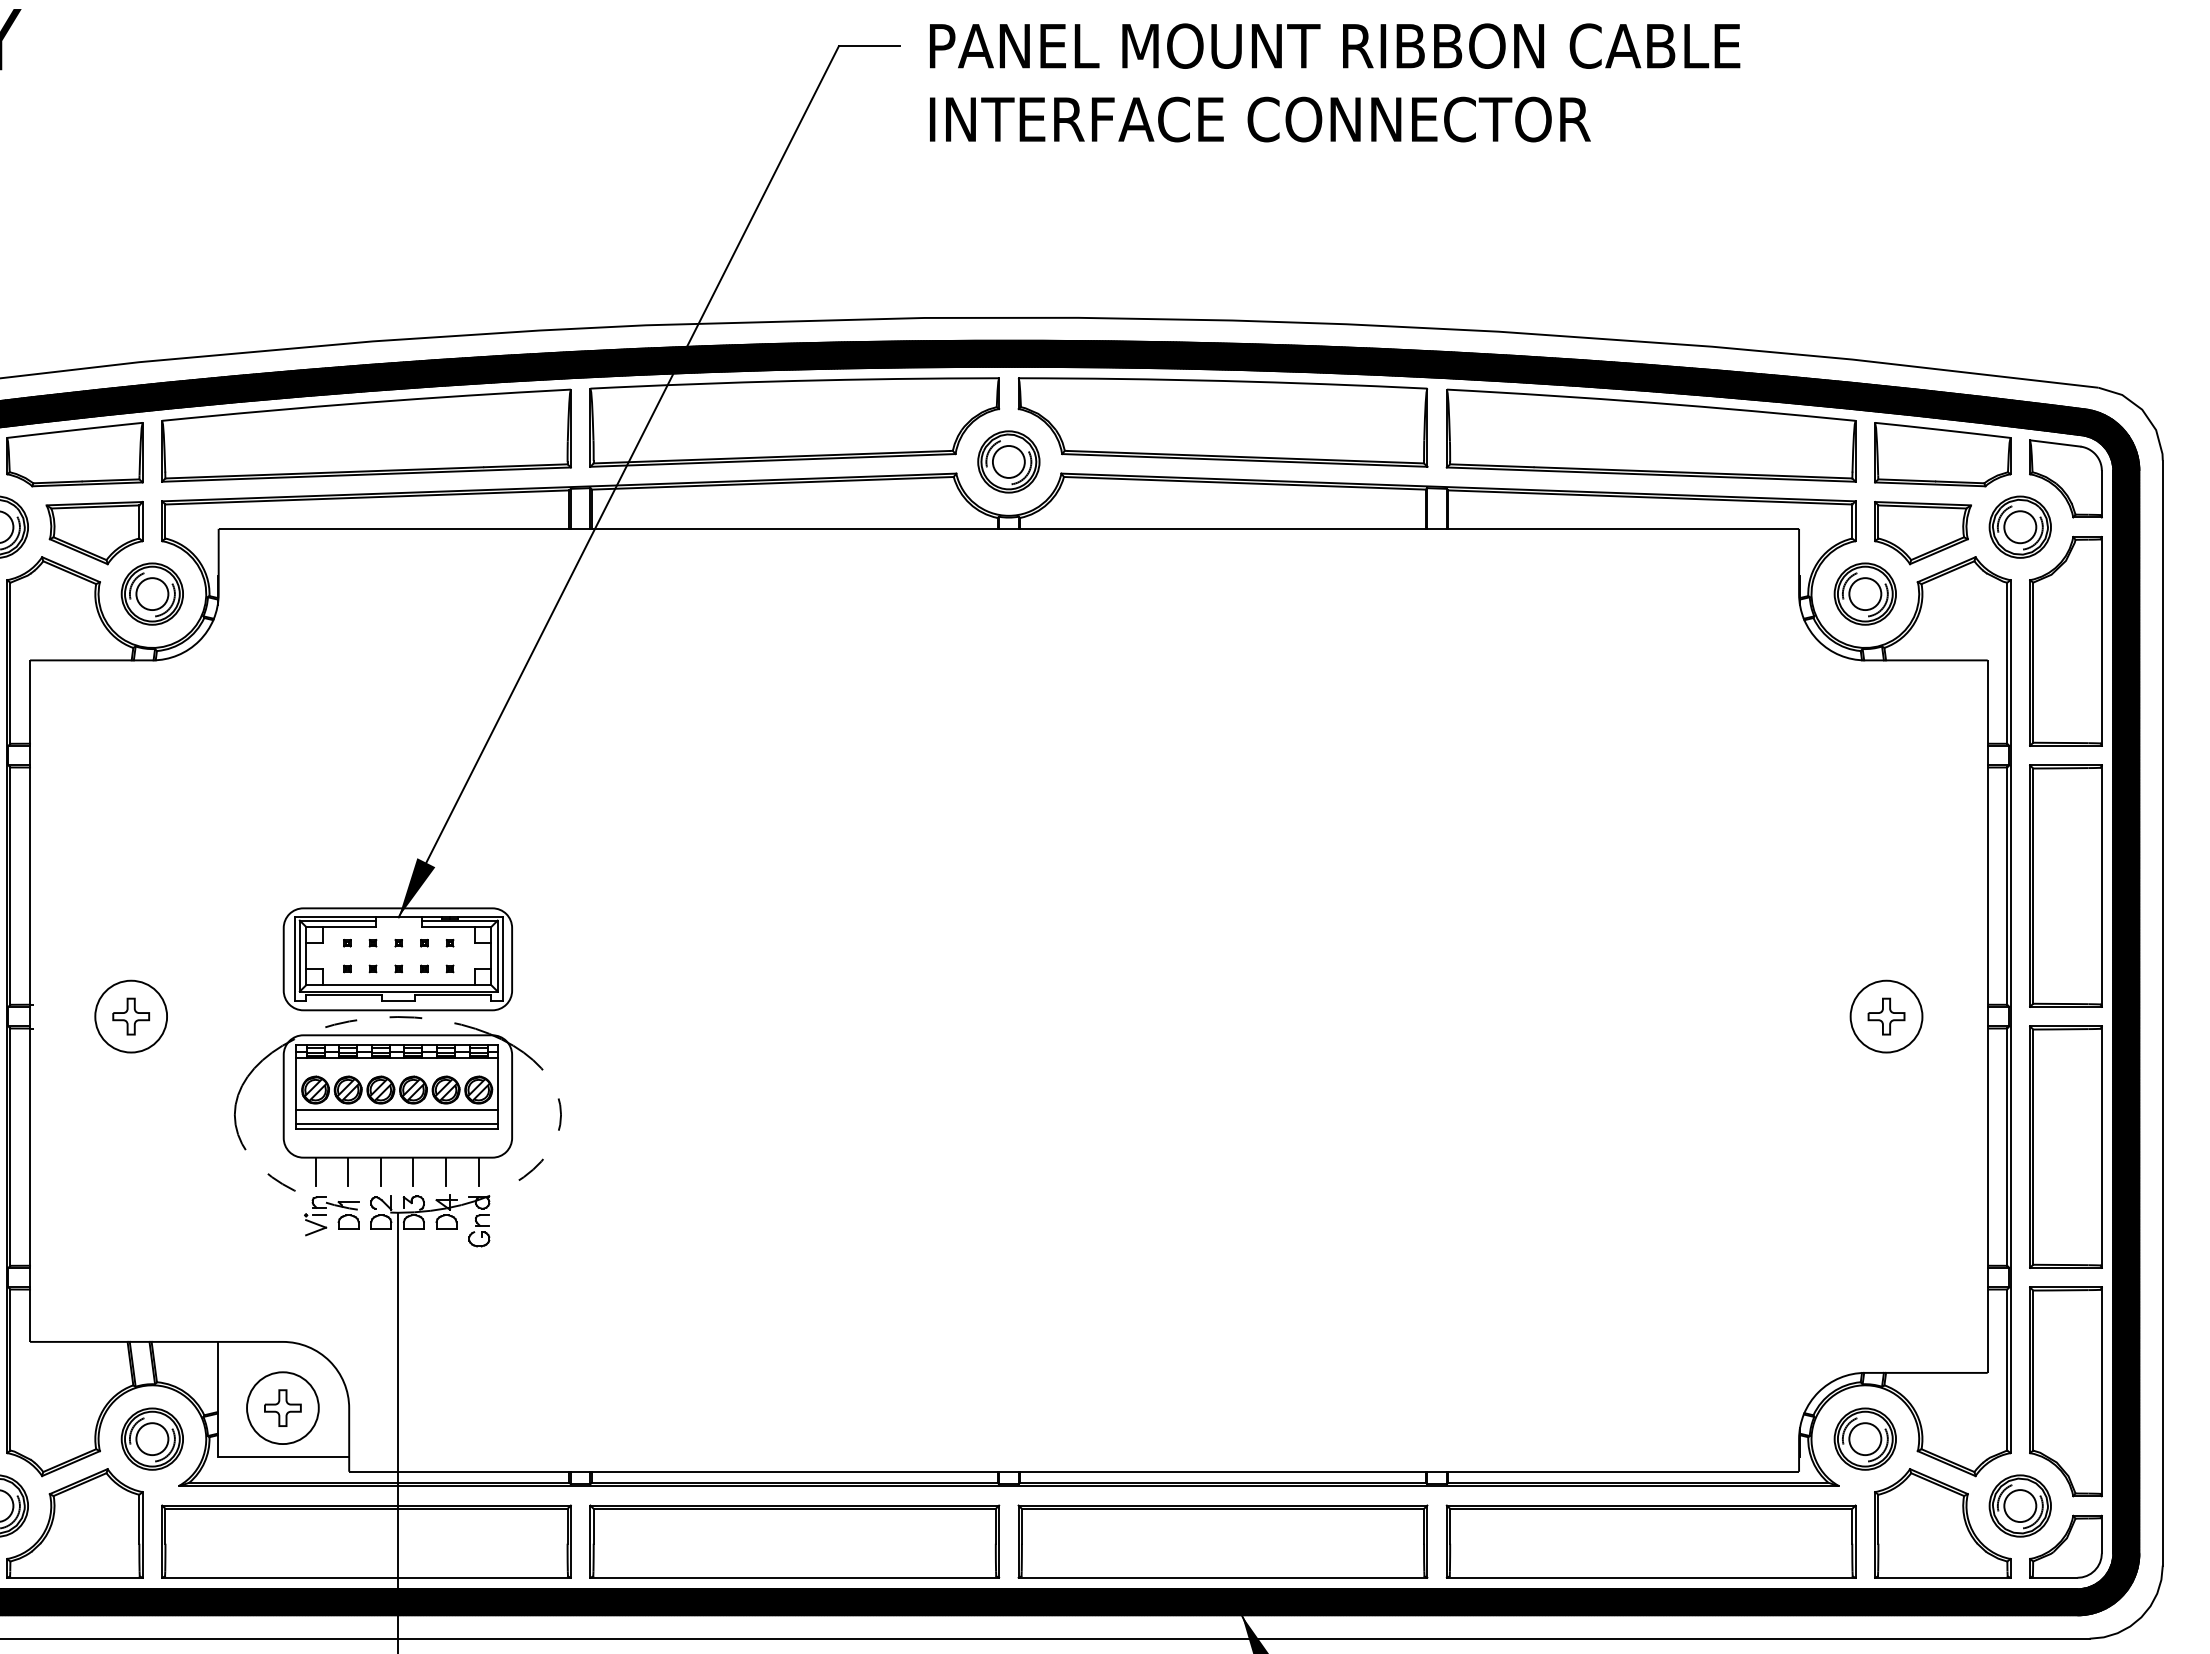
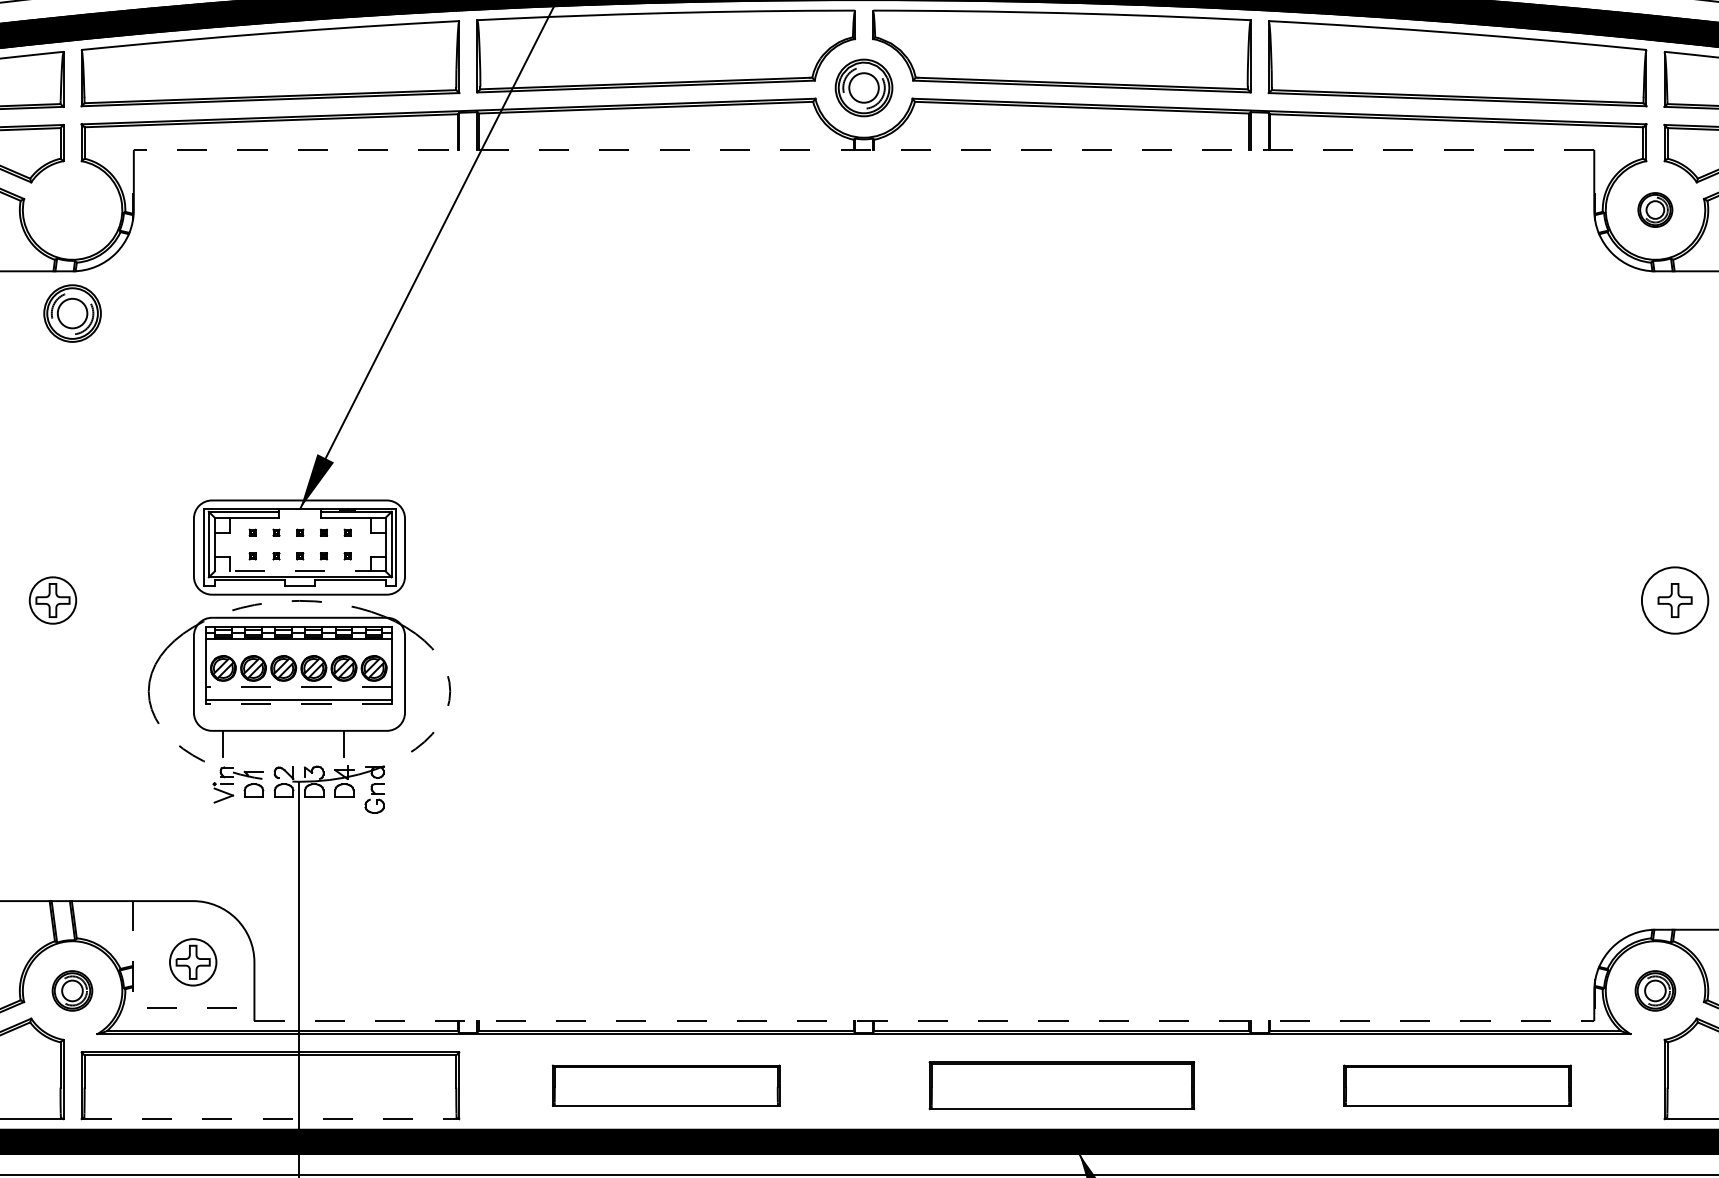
line: (1008, 528) -> (863, 149), solid -> dashed
part: (151, 593) -> (71, 313), moved
part: (1864, 593) -> (1654, 209), size x0.6
line: (398, 985) -> (300, 571), solid -> dashed
circle: (131, 1016) -> (53, 600), size x0.7
line: (397, 1109) -> (299, 686), solid -> dashed
line: (397, 1128) -> (299, 703), solid -> dashed
line: (348, 1171) -> (253, 743), removed
line: (380, 1171) -> (283, 743), removed
line: (413, 1171) -> (313, 743), removed
line: (478, 1171) -> (373, 743), removed
circle: (282, 1408) -> (192, 962), size x0.7
part: (151, 1438) -> (71, 990), size x0.7
part: (1864, 1438) -> (1654, 990), size x0.7
line: (225, 1457) -> (140, 1007), solid -> dashed
line: (1074, 1471) -> (924, 1020), solid -> dashed
part: (794, 1541) -> (665, 1085), size x0.6
part: (1222, 1541) -> (1061, 1085), size x0.7
part: (1650, 1541) -> (1456, 1085), size x0.6
line: (367, 1577) -> (271, 1118), solid -> dashed

